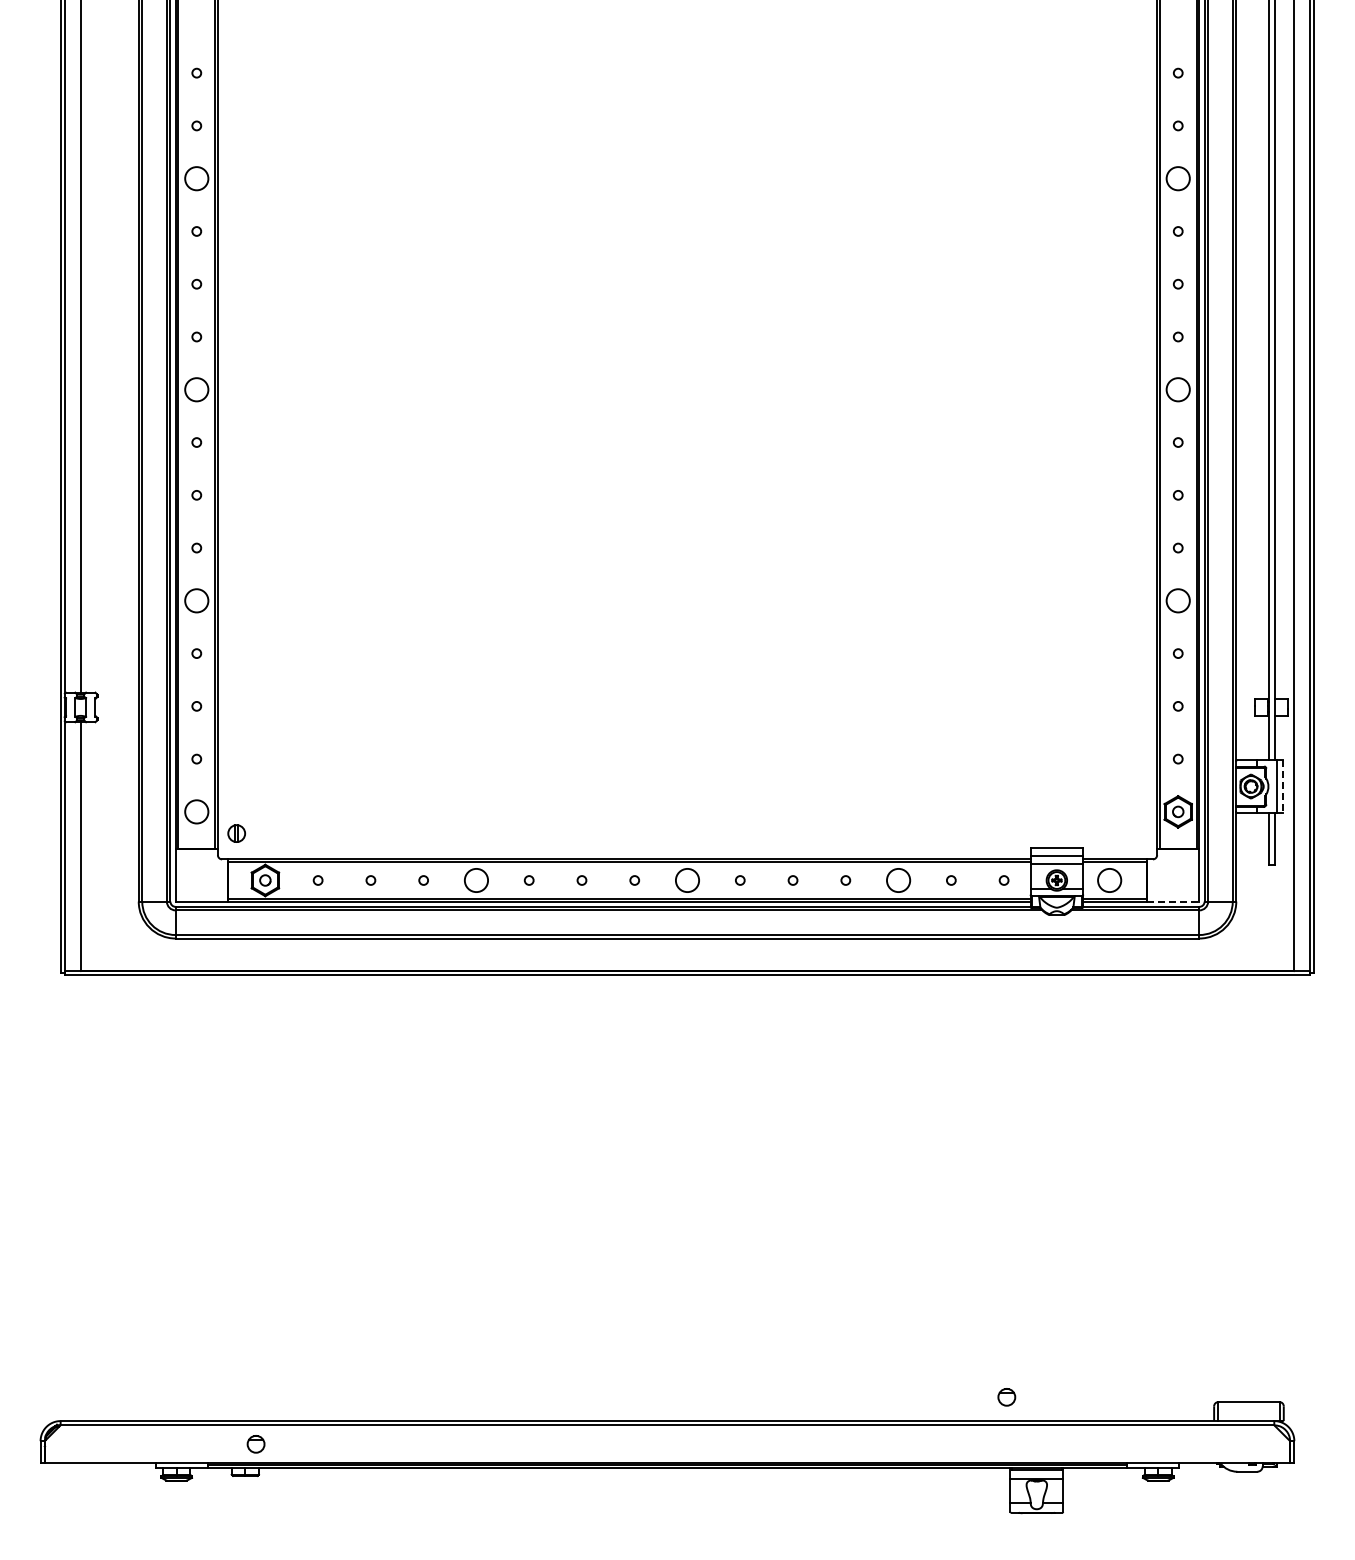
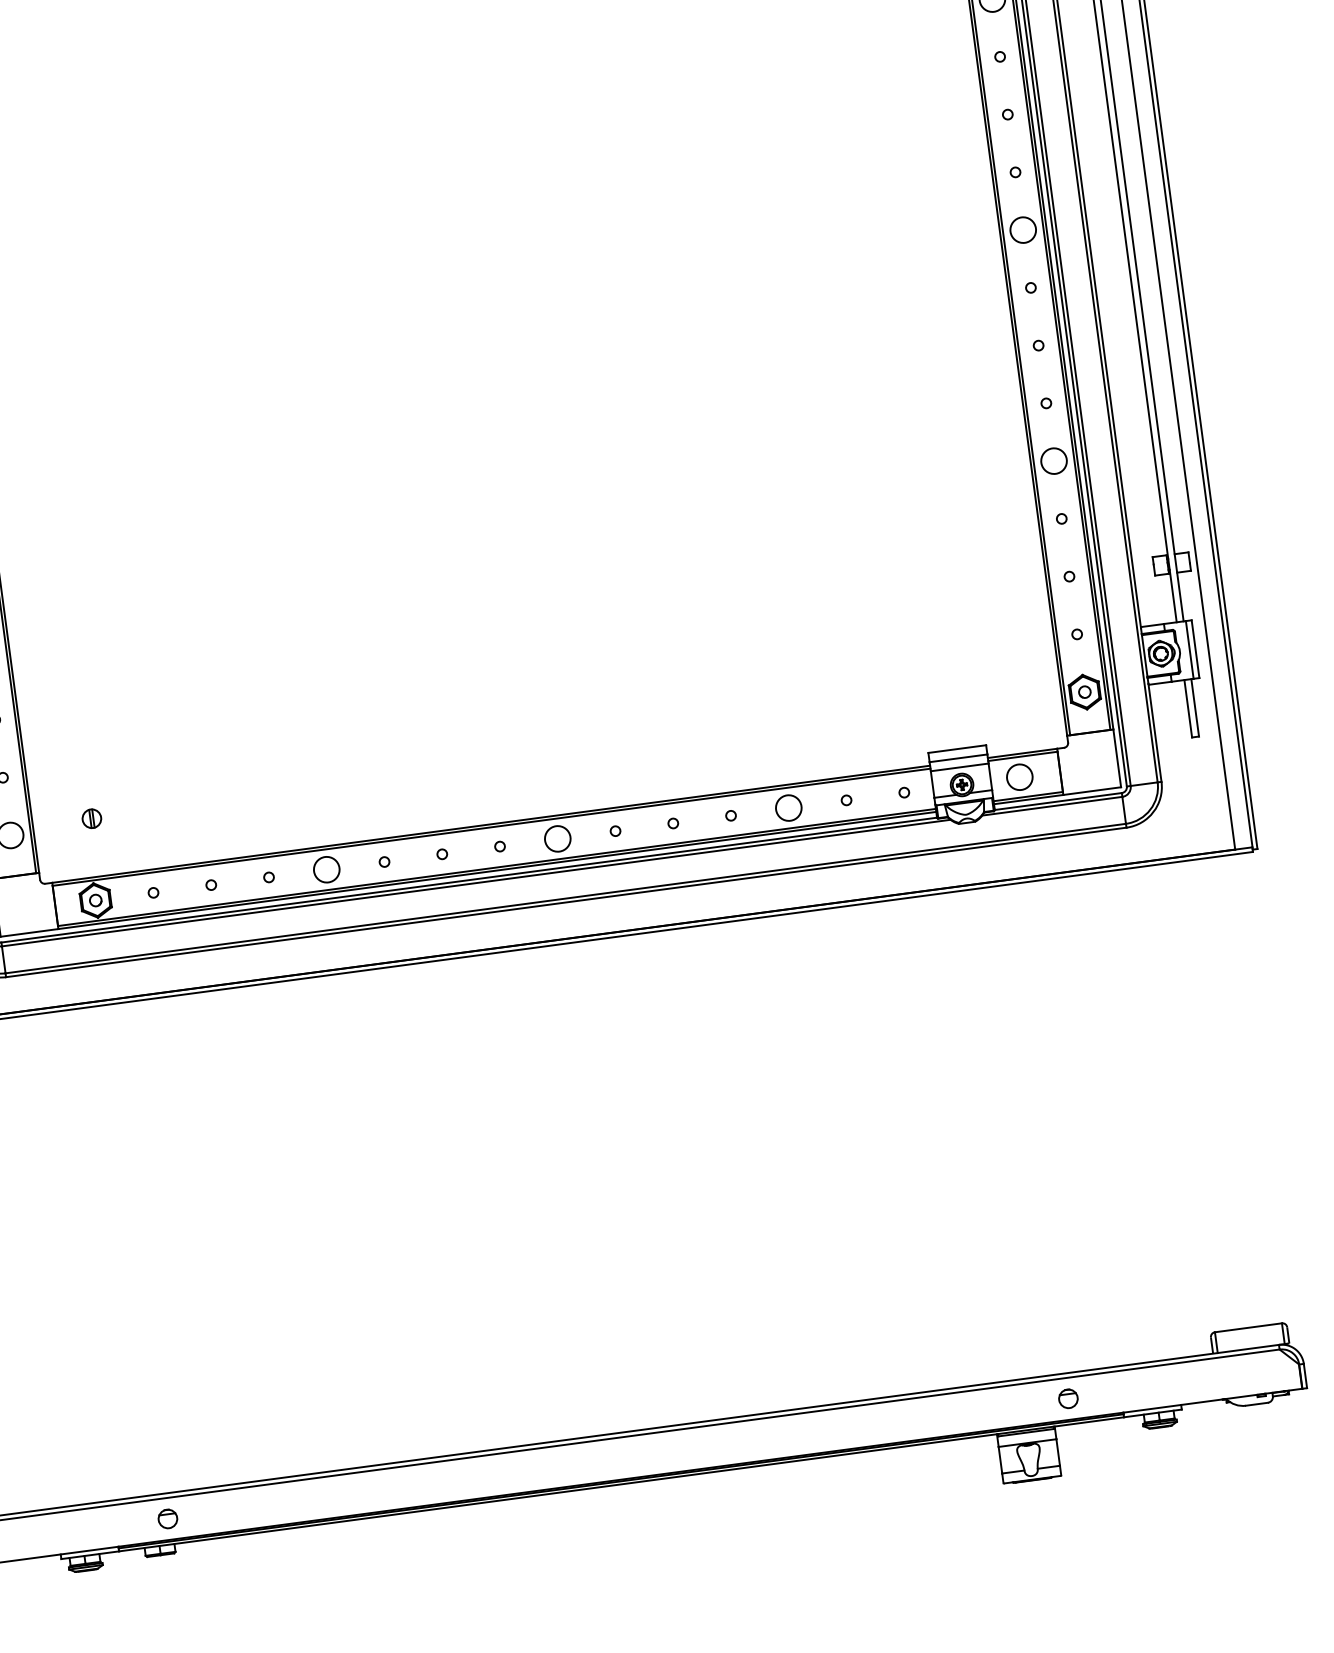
line: (1282, 787) -> (1195, 650), dashed -> solid
part: (236, 833) -> (91, 818), moved
line: (1173, 901) -> (1092, 790), dashed -> solid
part: (1006, 1397) -> (1068, 1399), moved

